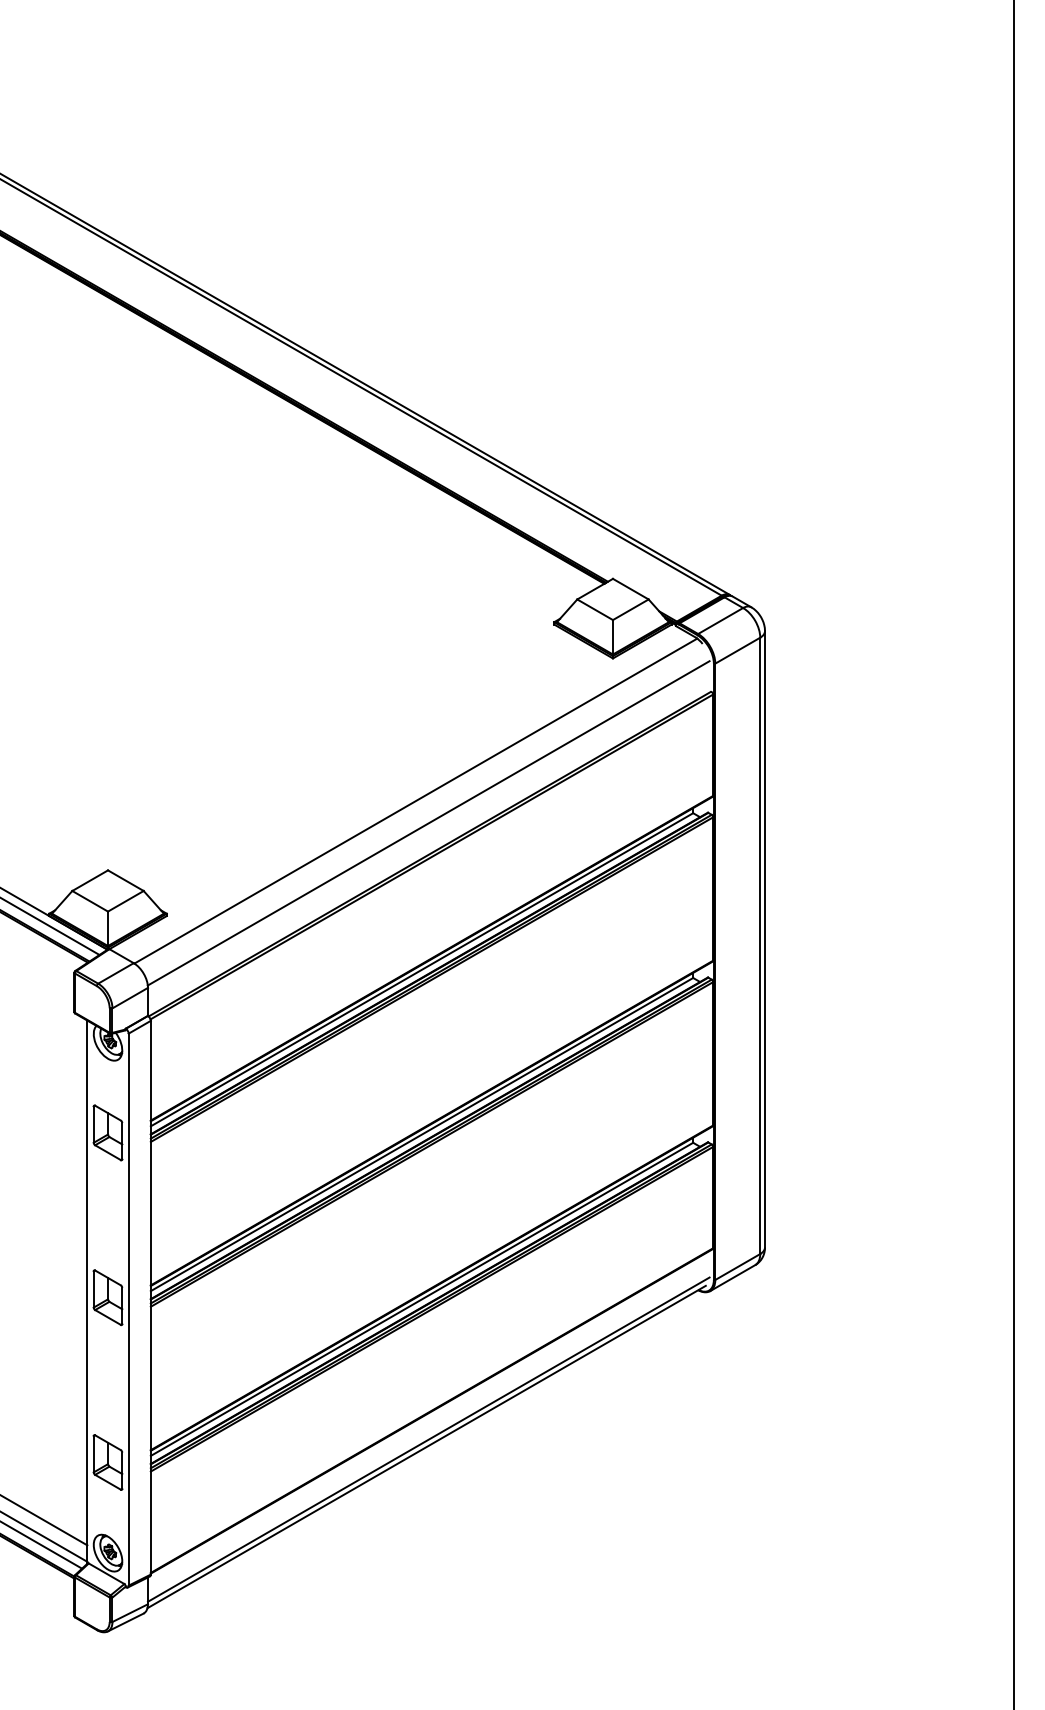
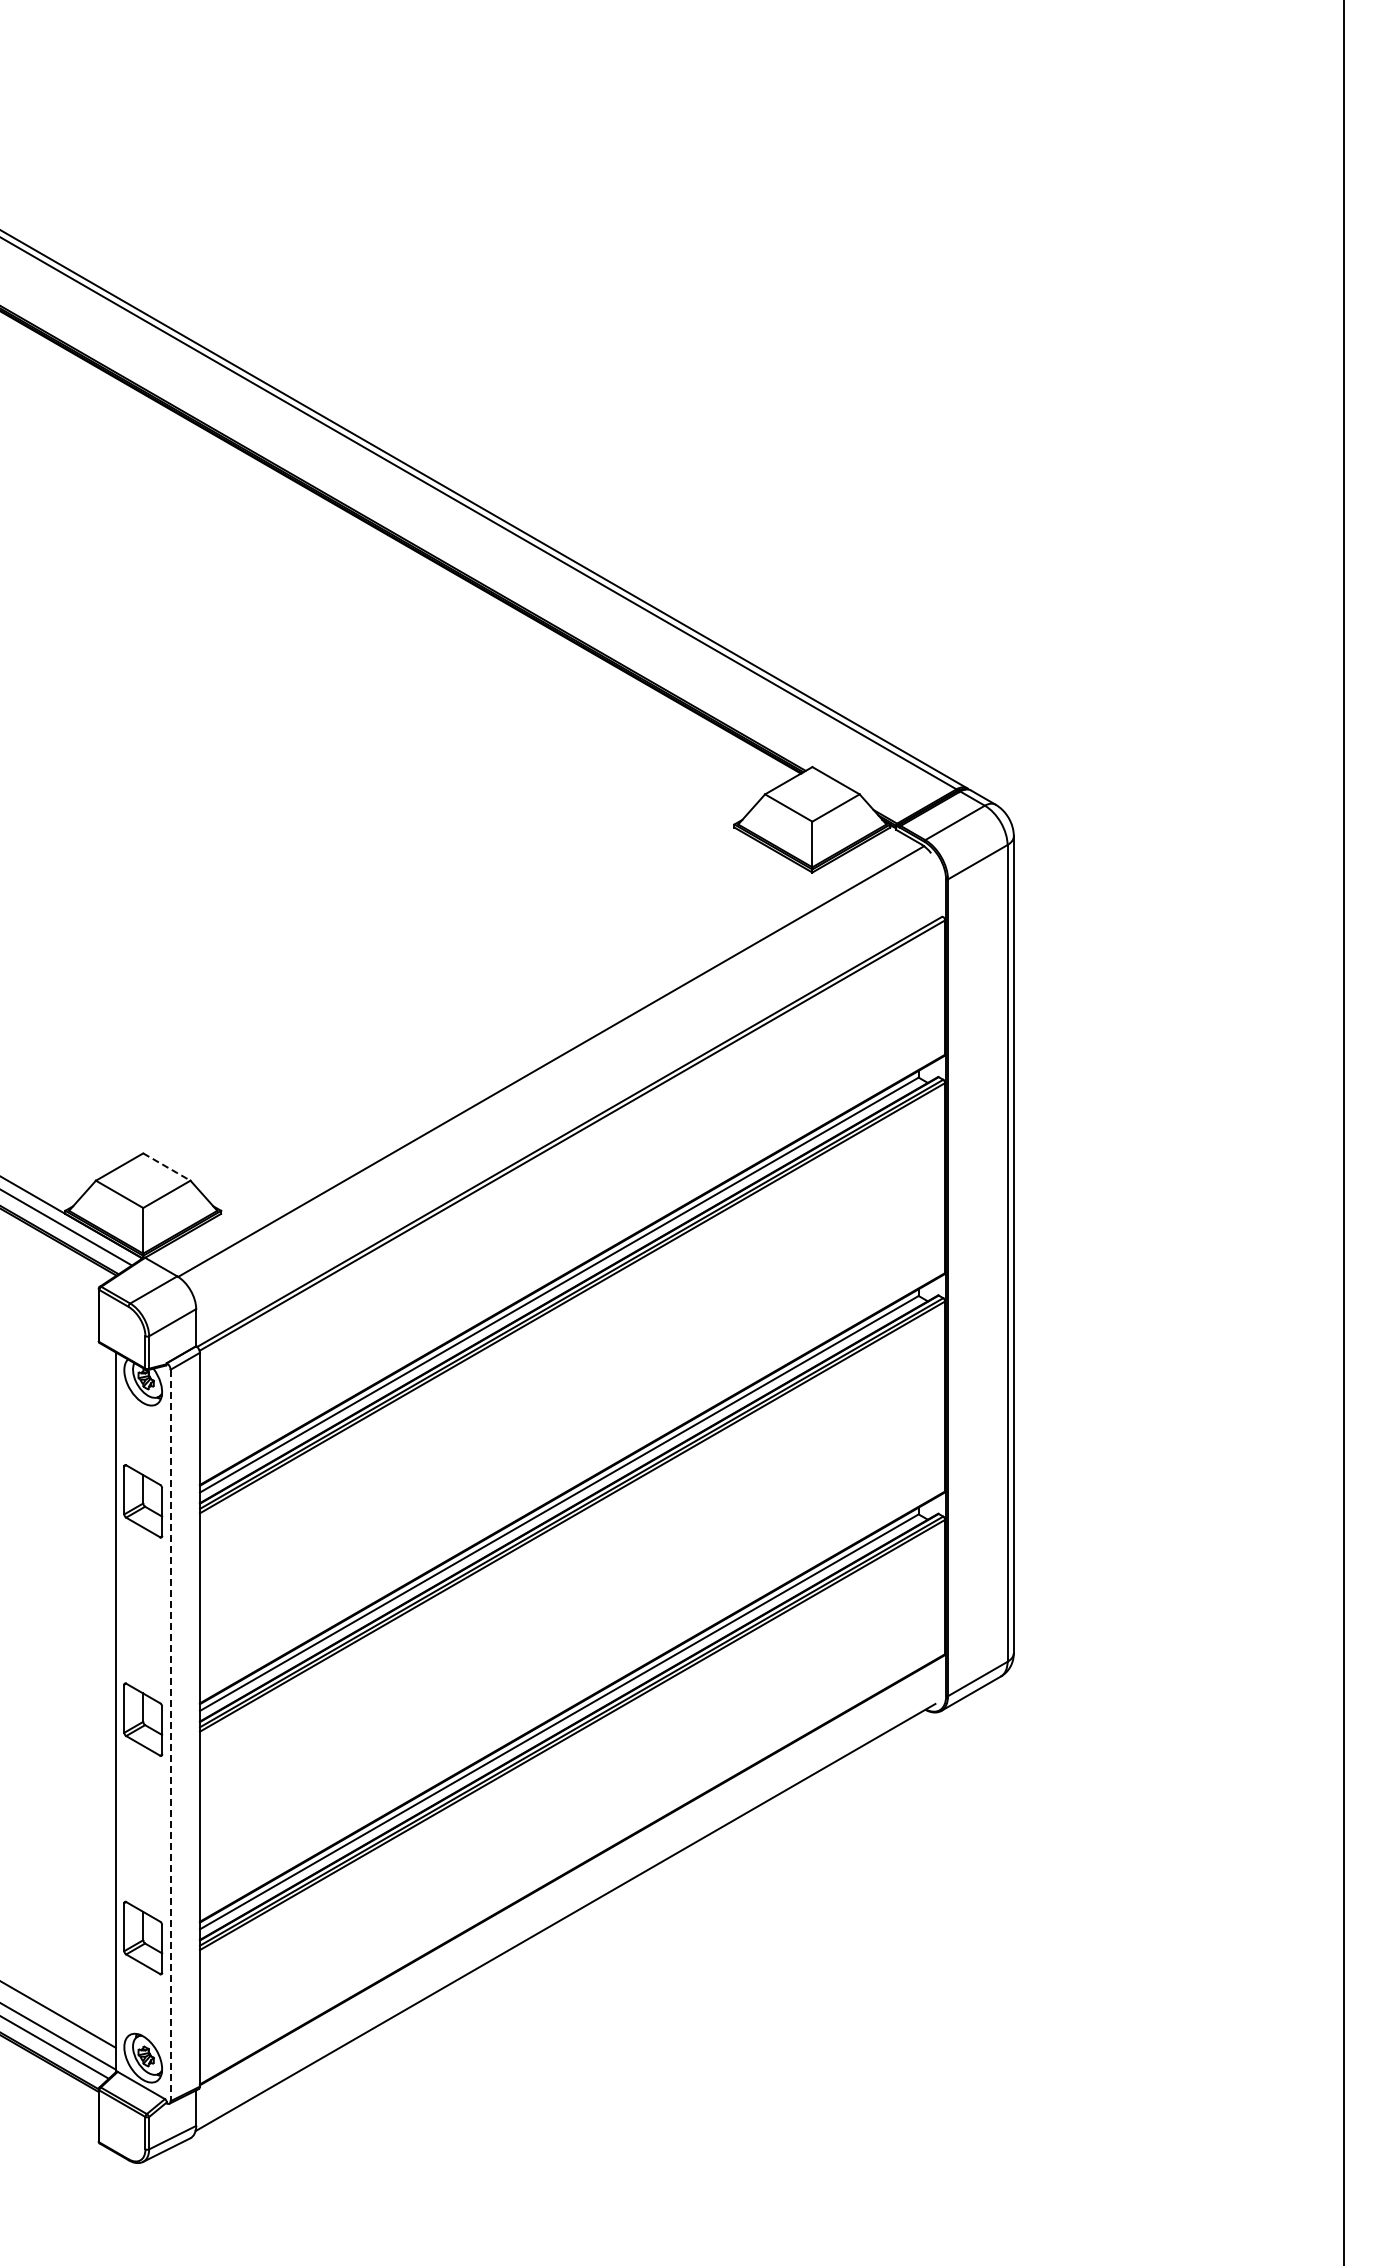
line: (428, 822) -> (568, 1090), removed
line: (126, 881) -> (167, 1167), solid -> dashed
line: (128, 1309) -> (170, 1735), solid -> dashed
line: (428, 1439) -> (568, 1907), removed

